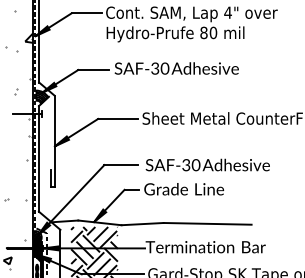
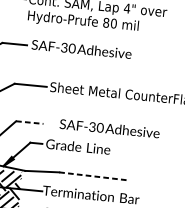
text: (207, 164) -> (109, 128), moved
line: (121, 165) -> (29, 122), solid -> dashed
line: (207, 223) -> (94, 176), solid -> dashed

